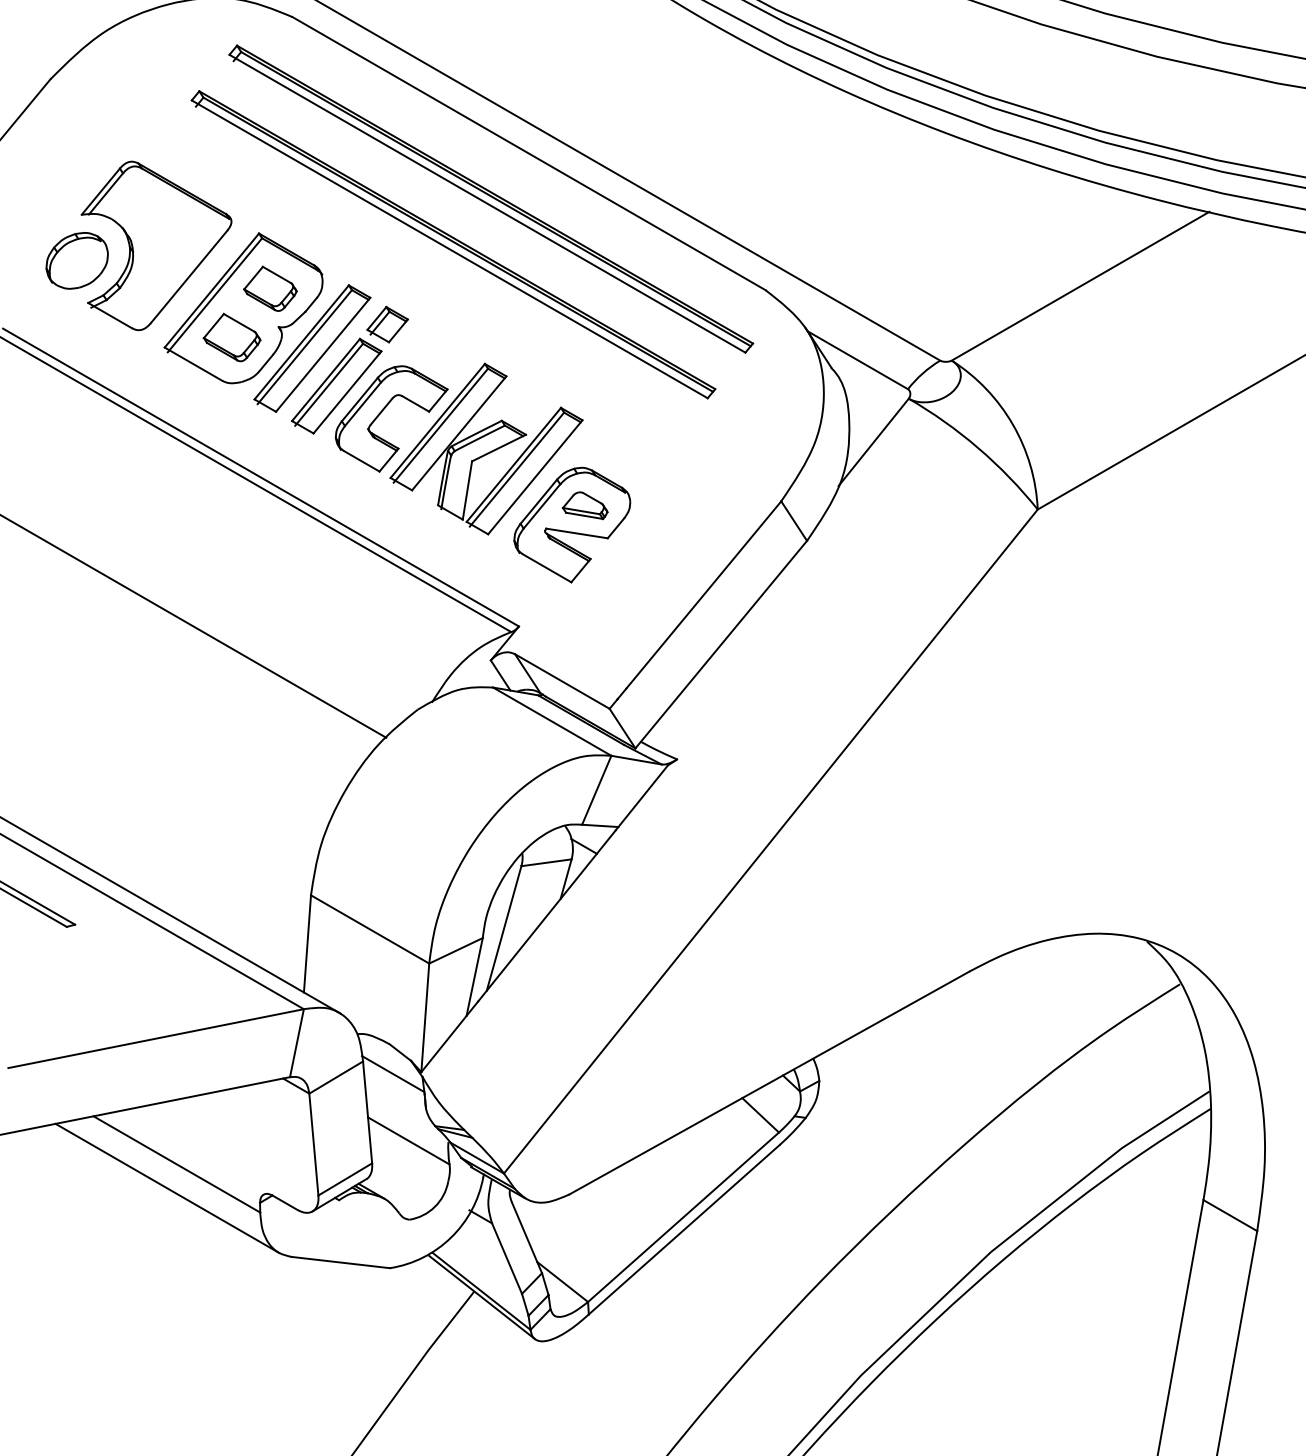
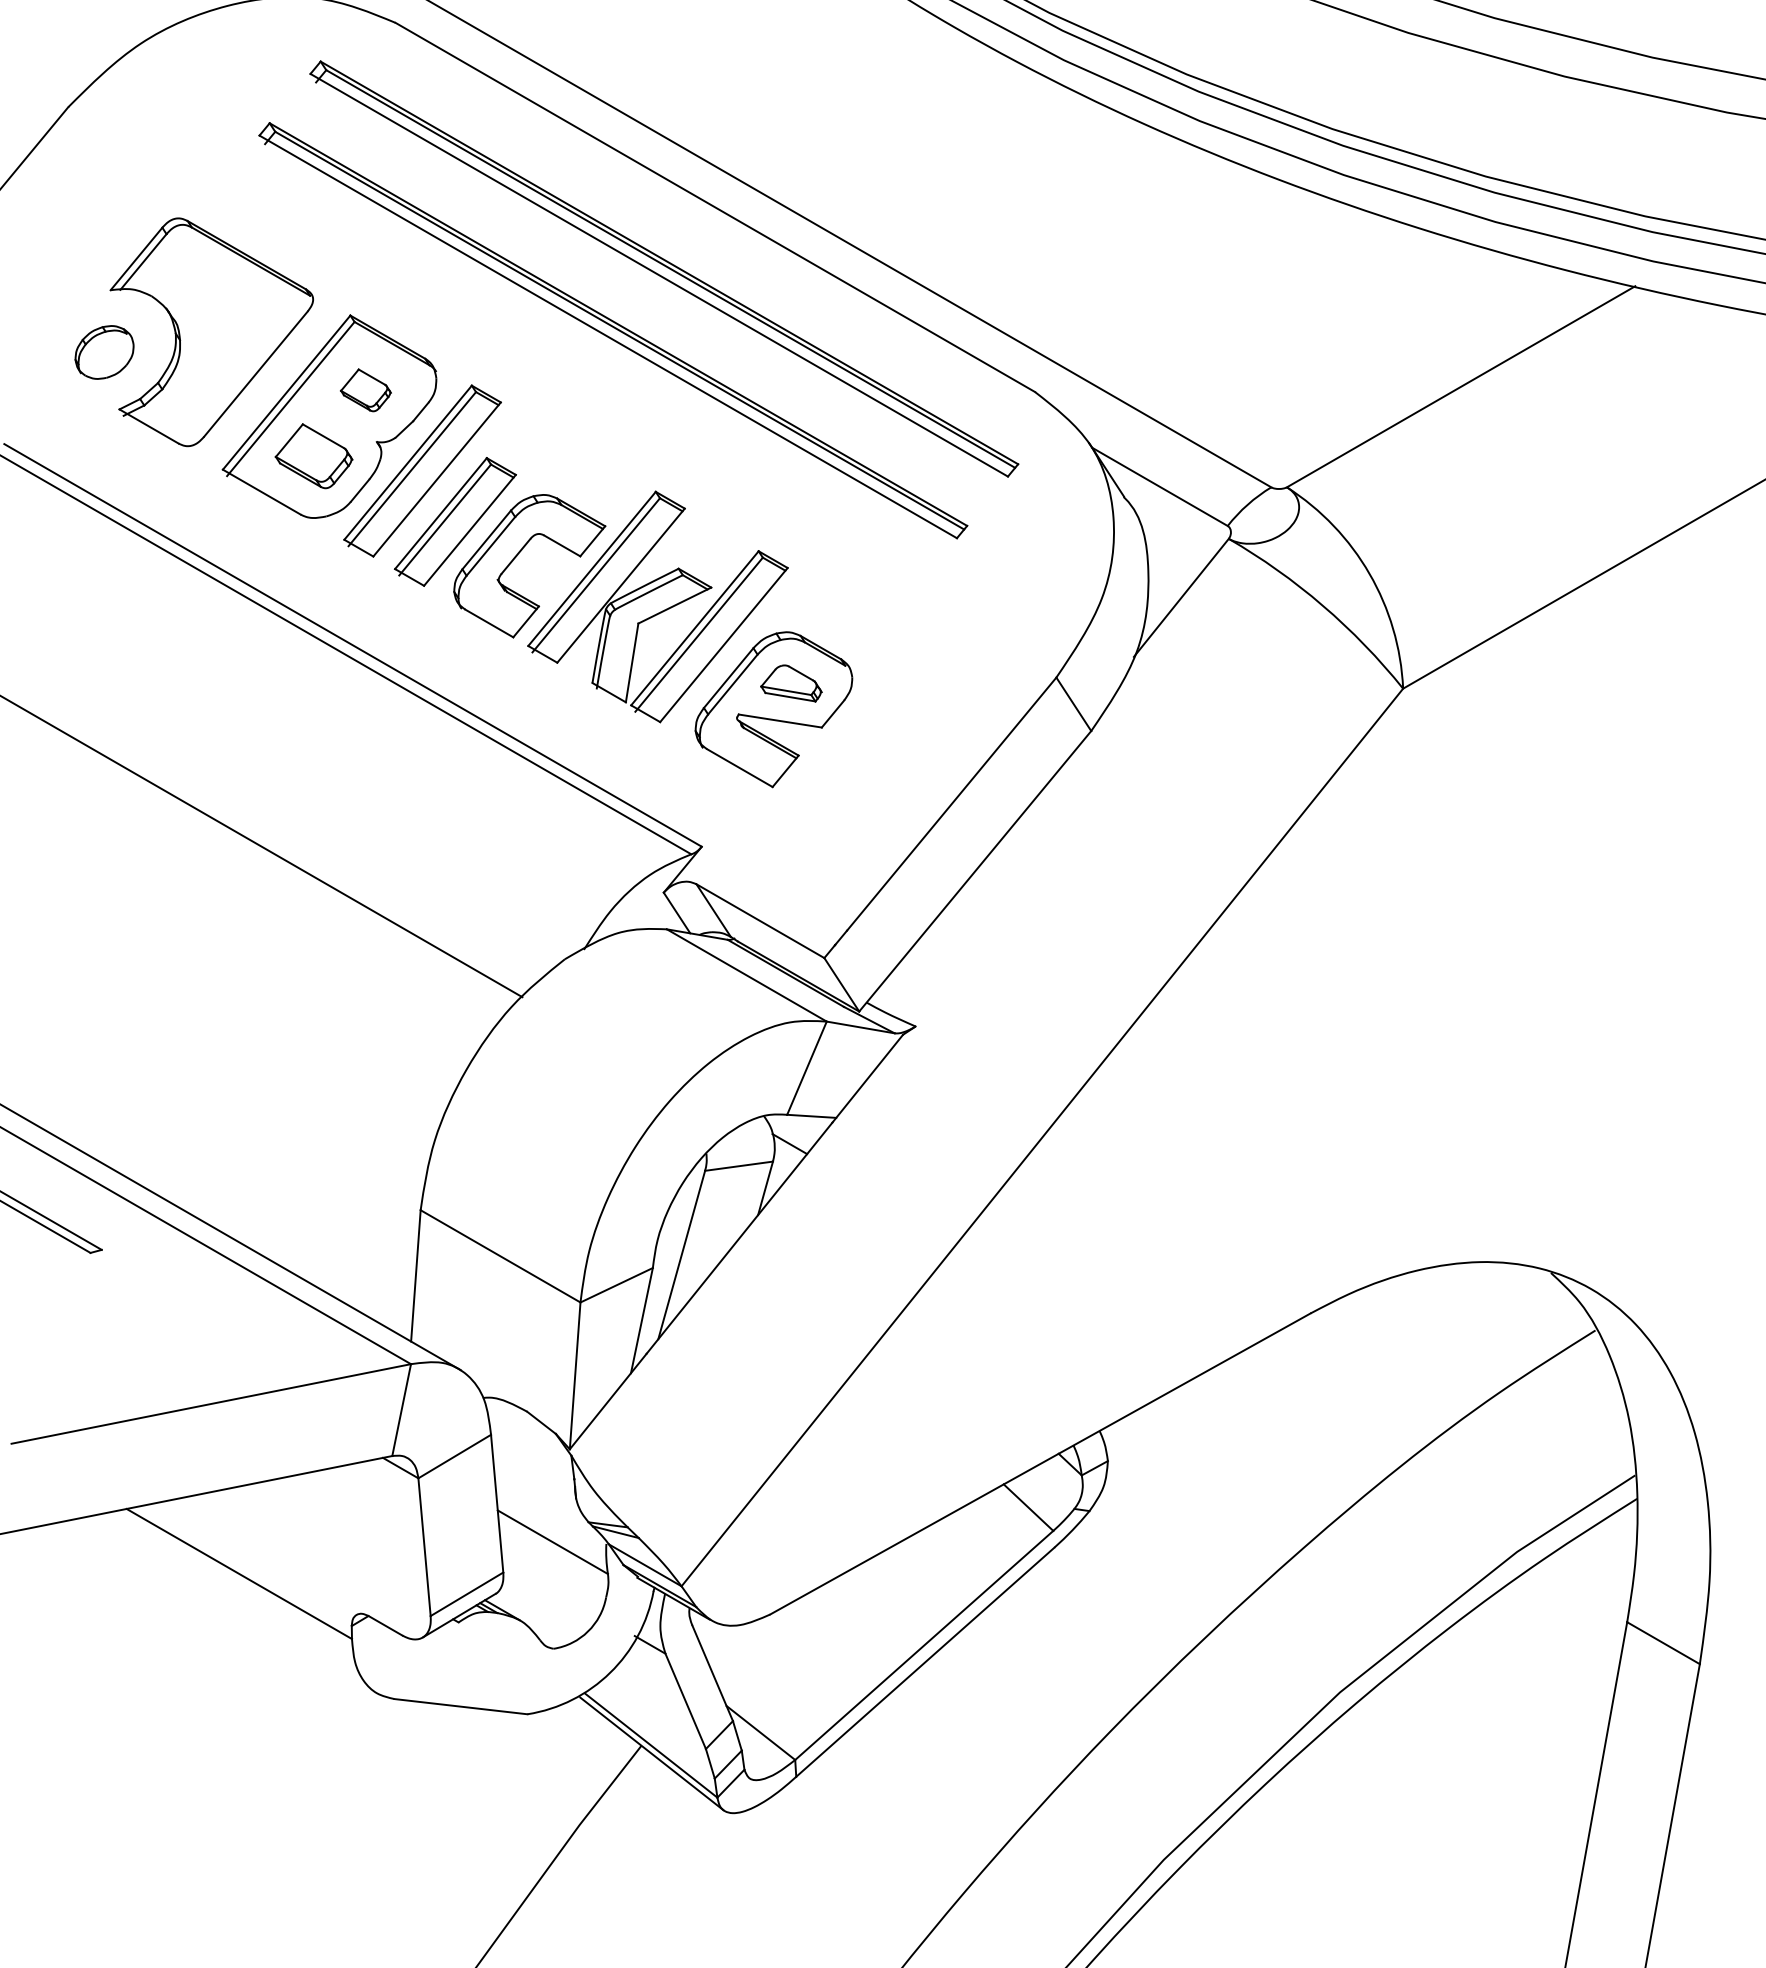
part: (77, 260) -> (104, 352), size x0.7
part: (270, 288) -> (365, 390), size x0.7
part: (387, 324) -> (524, 438), removed
line: (392, 1073) -> (531, 1451), removed
line: (167, 1188) -> (226, 1606), removed

